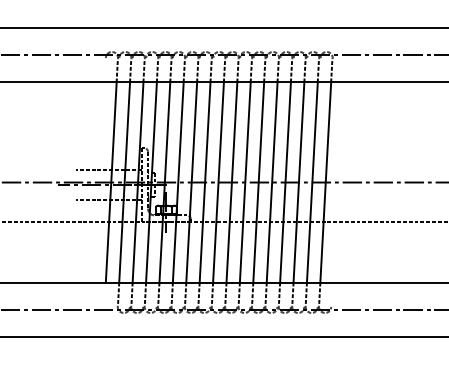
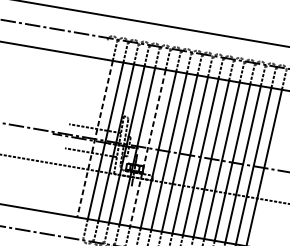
line: (111, 182) -> (95, 139), solid -> dashed
line: (178, 182) -> (148, 148), solid -> dashed

